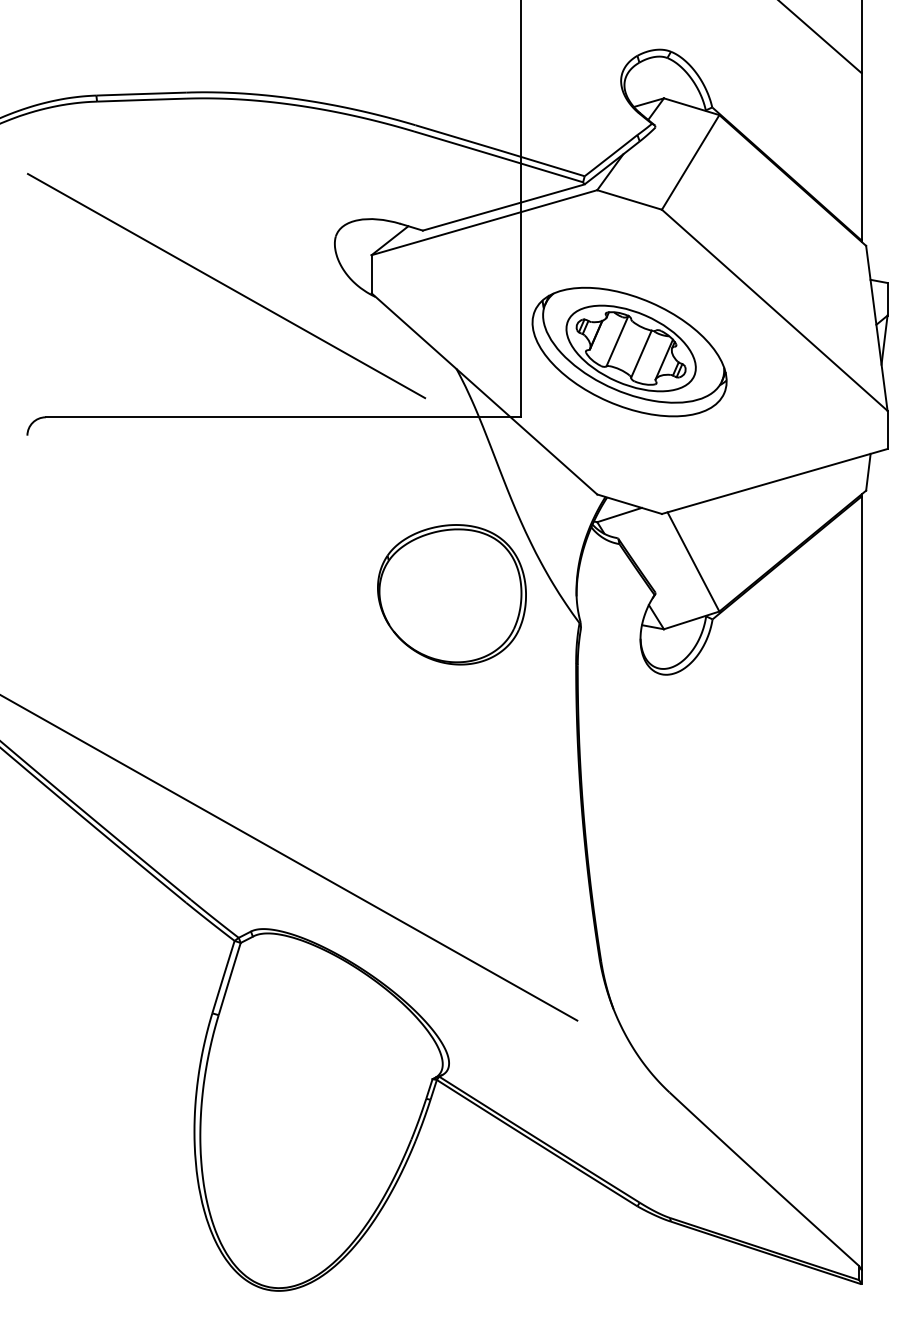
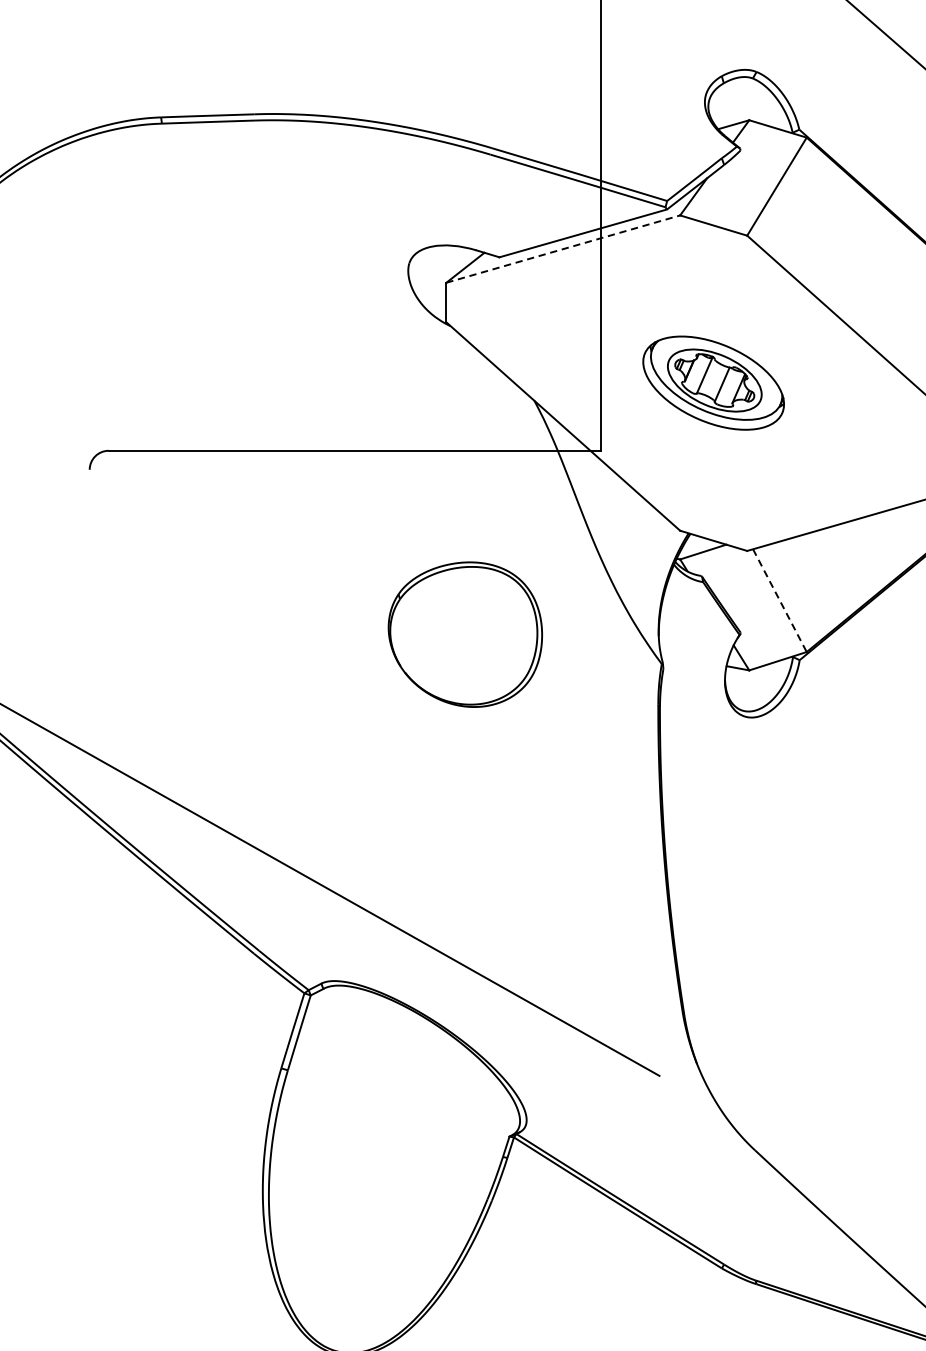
line: (484, 222) -> (563, 248), solid -> dashed
line: (226, 286) -> (295, 315), removed
part: (629, 351) -> (713, 382), size x0.7
line: (693, 561) -> (779, 600), solid -> dashed
part: (451, 594) -> (464, 634), moved

